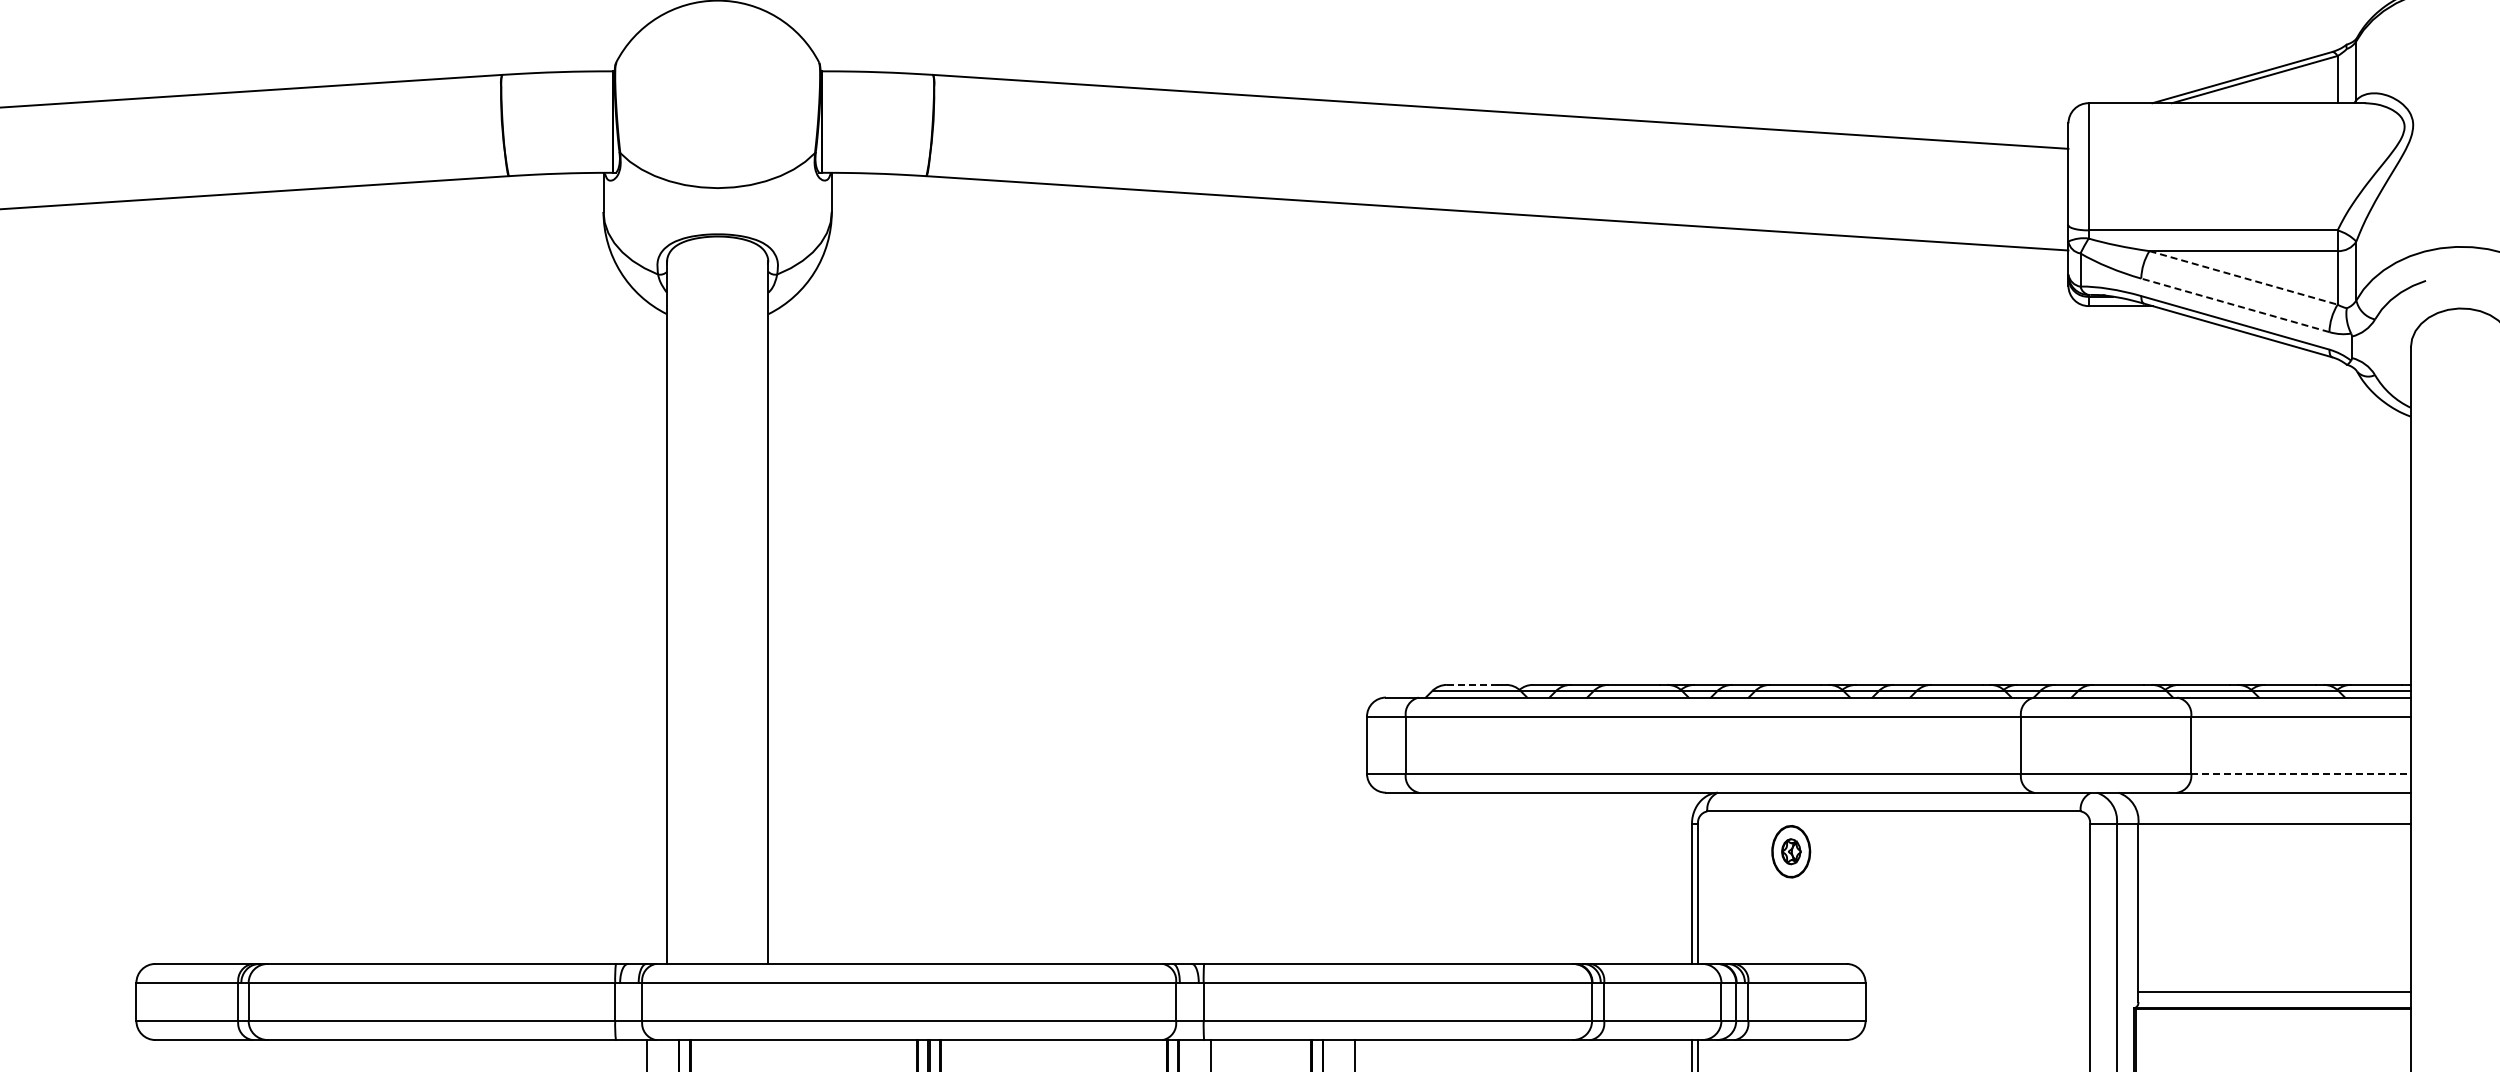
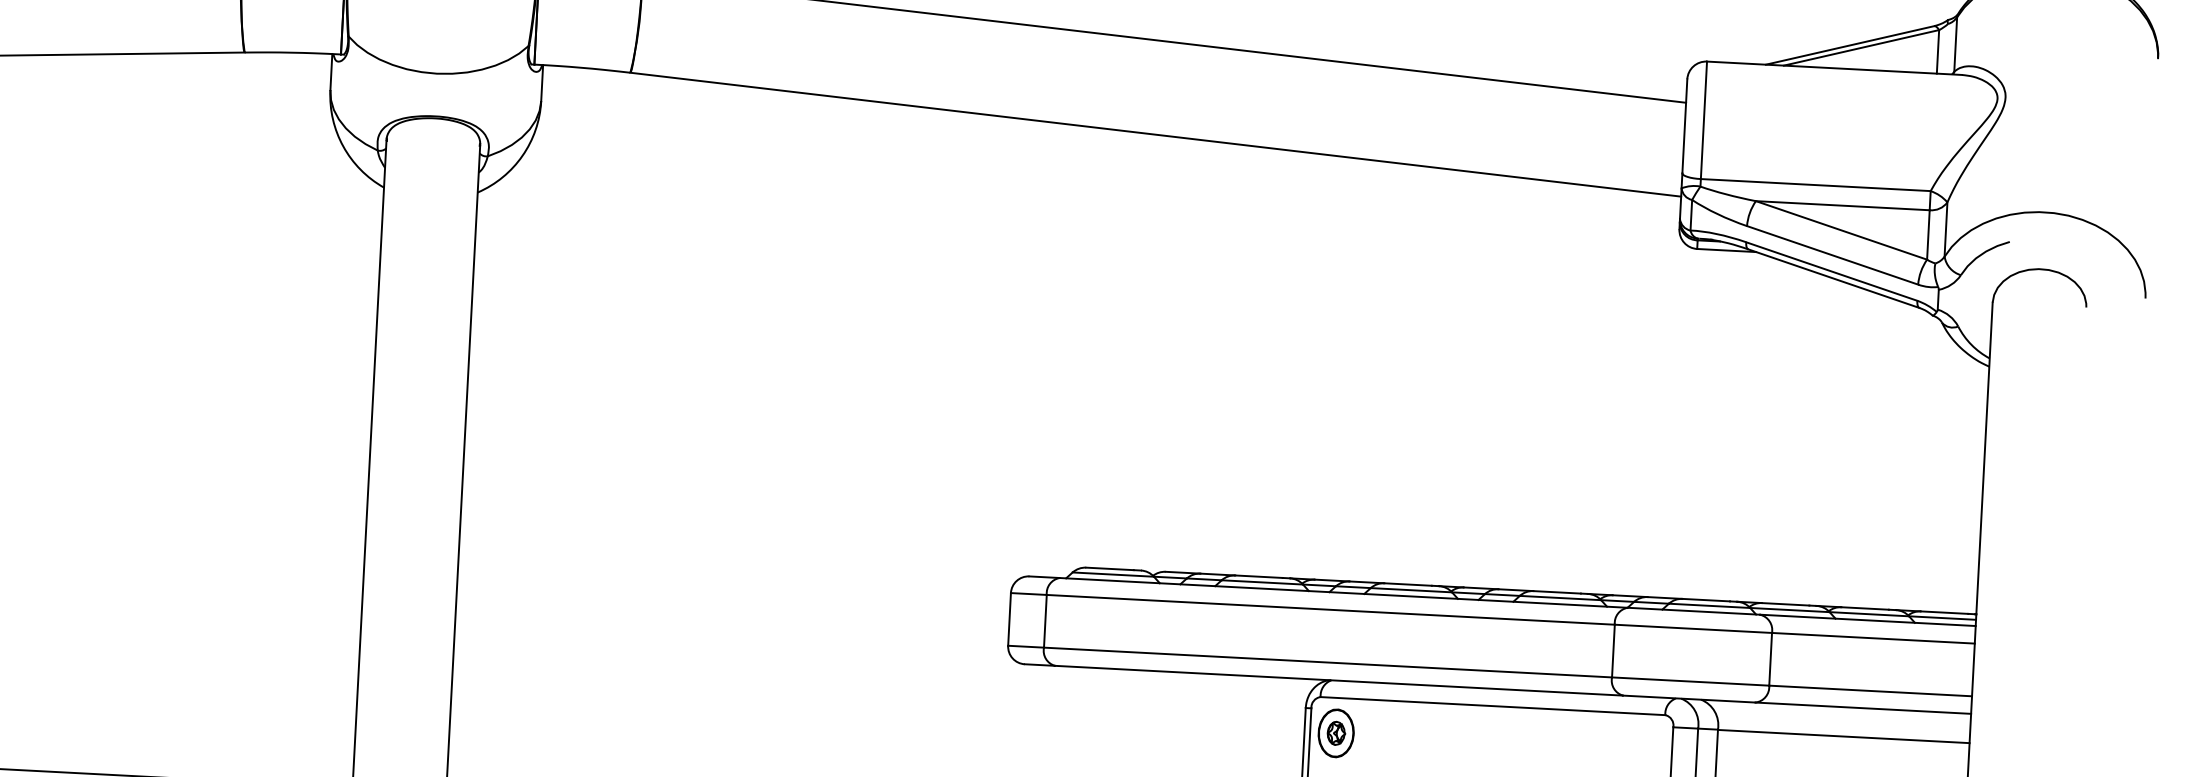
line: (2243, 277) -> (1841, 230), dashed -> solid
line: (2235, 305) -> (1832, 255), dashed -> solid
line: (1472, 684) -> (1109, 568), dashed -> solid
line: (2301, 773) -> (1871, 690), dashed -> solid
part: (1791, 851) -> (1336, 733), moved

